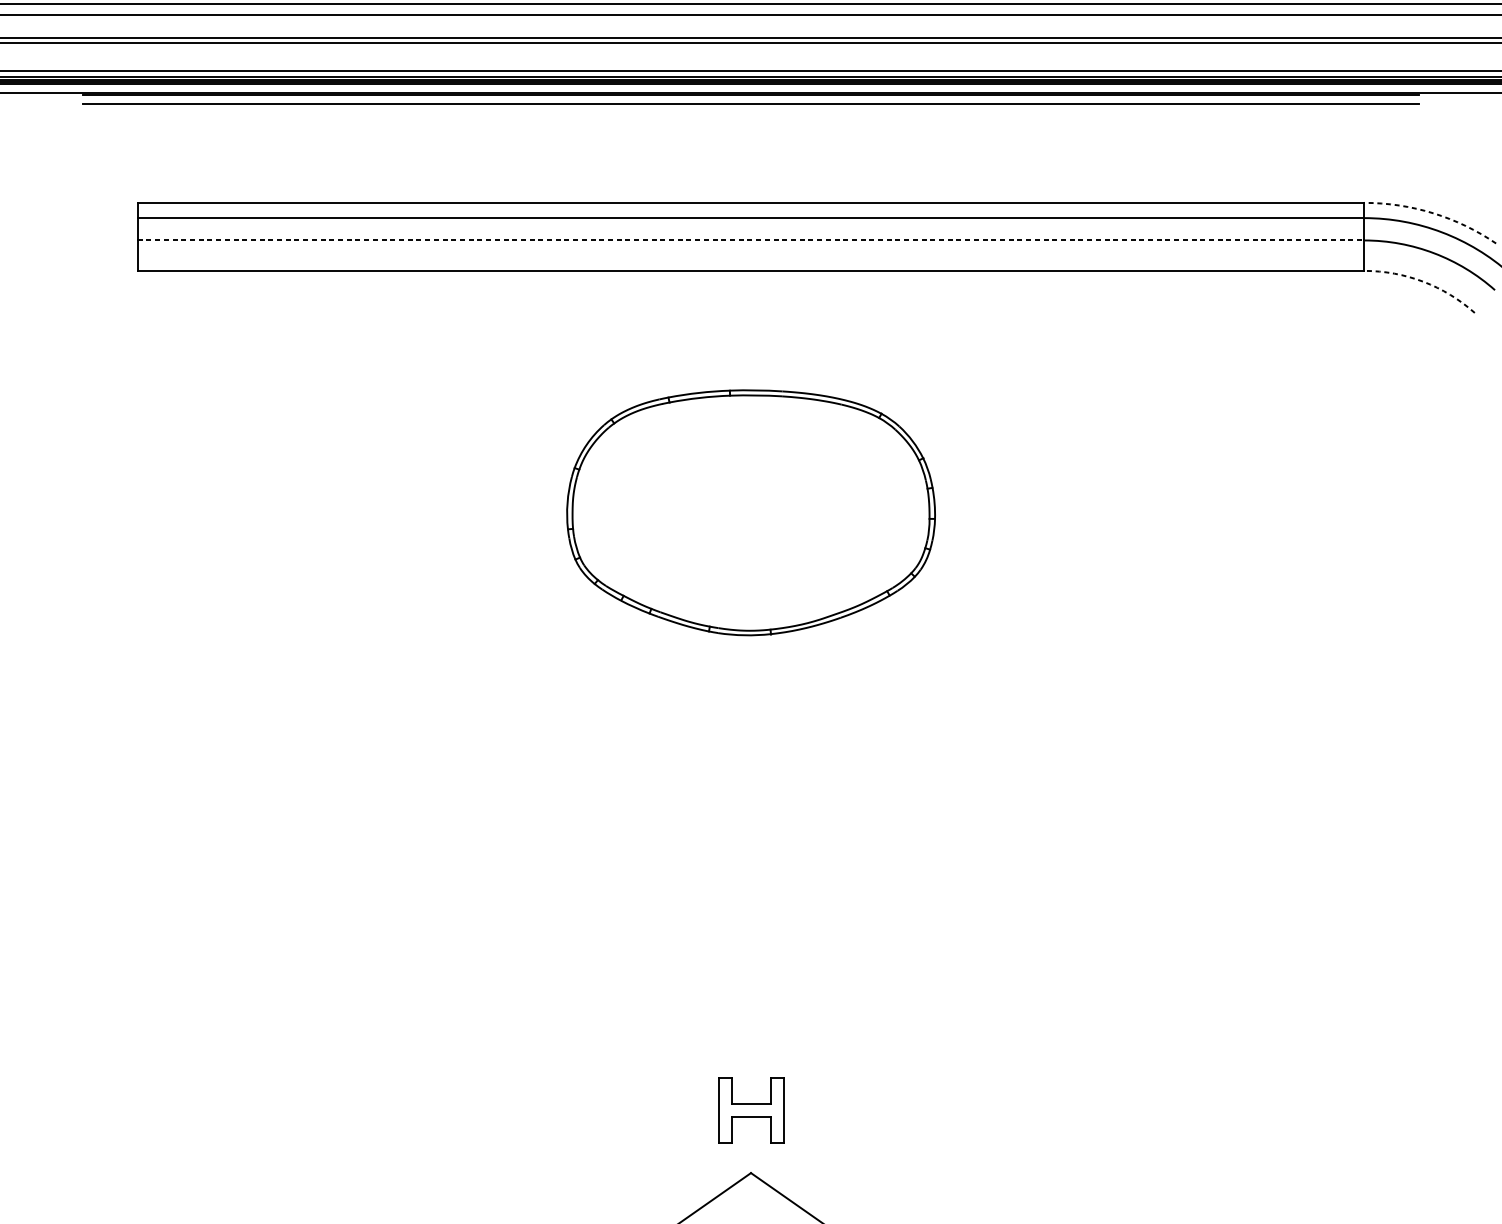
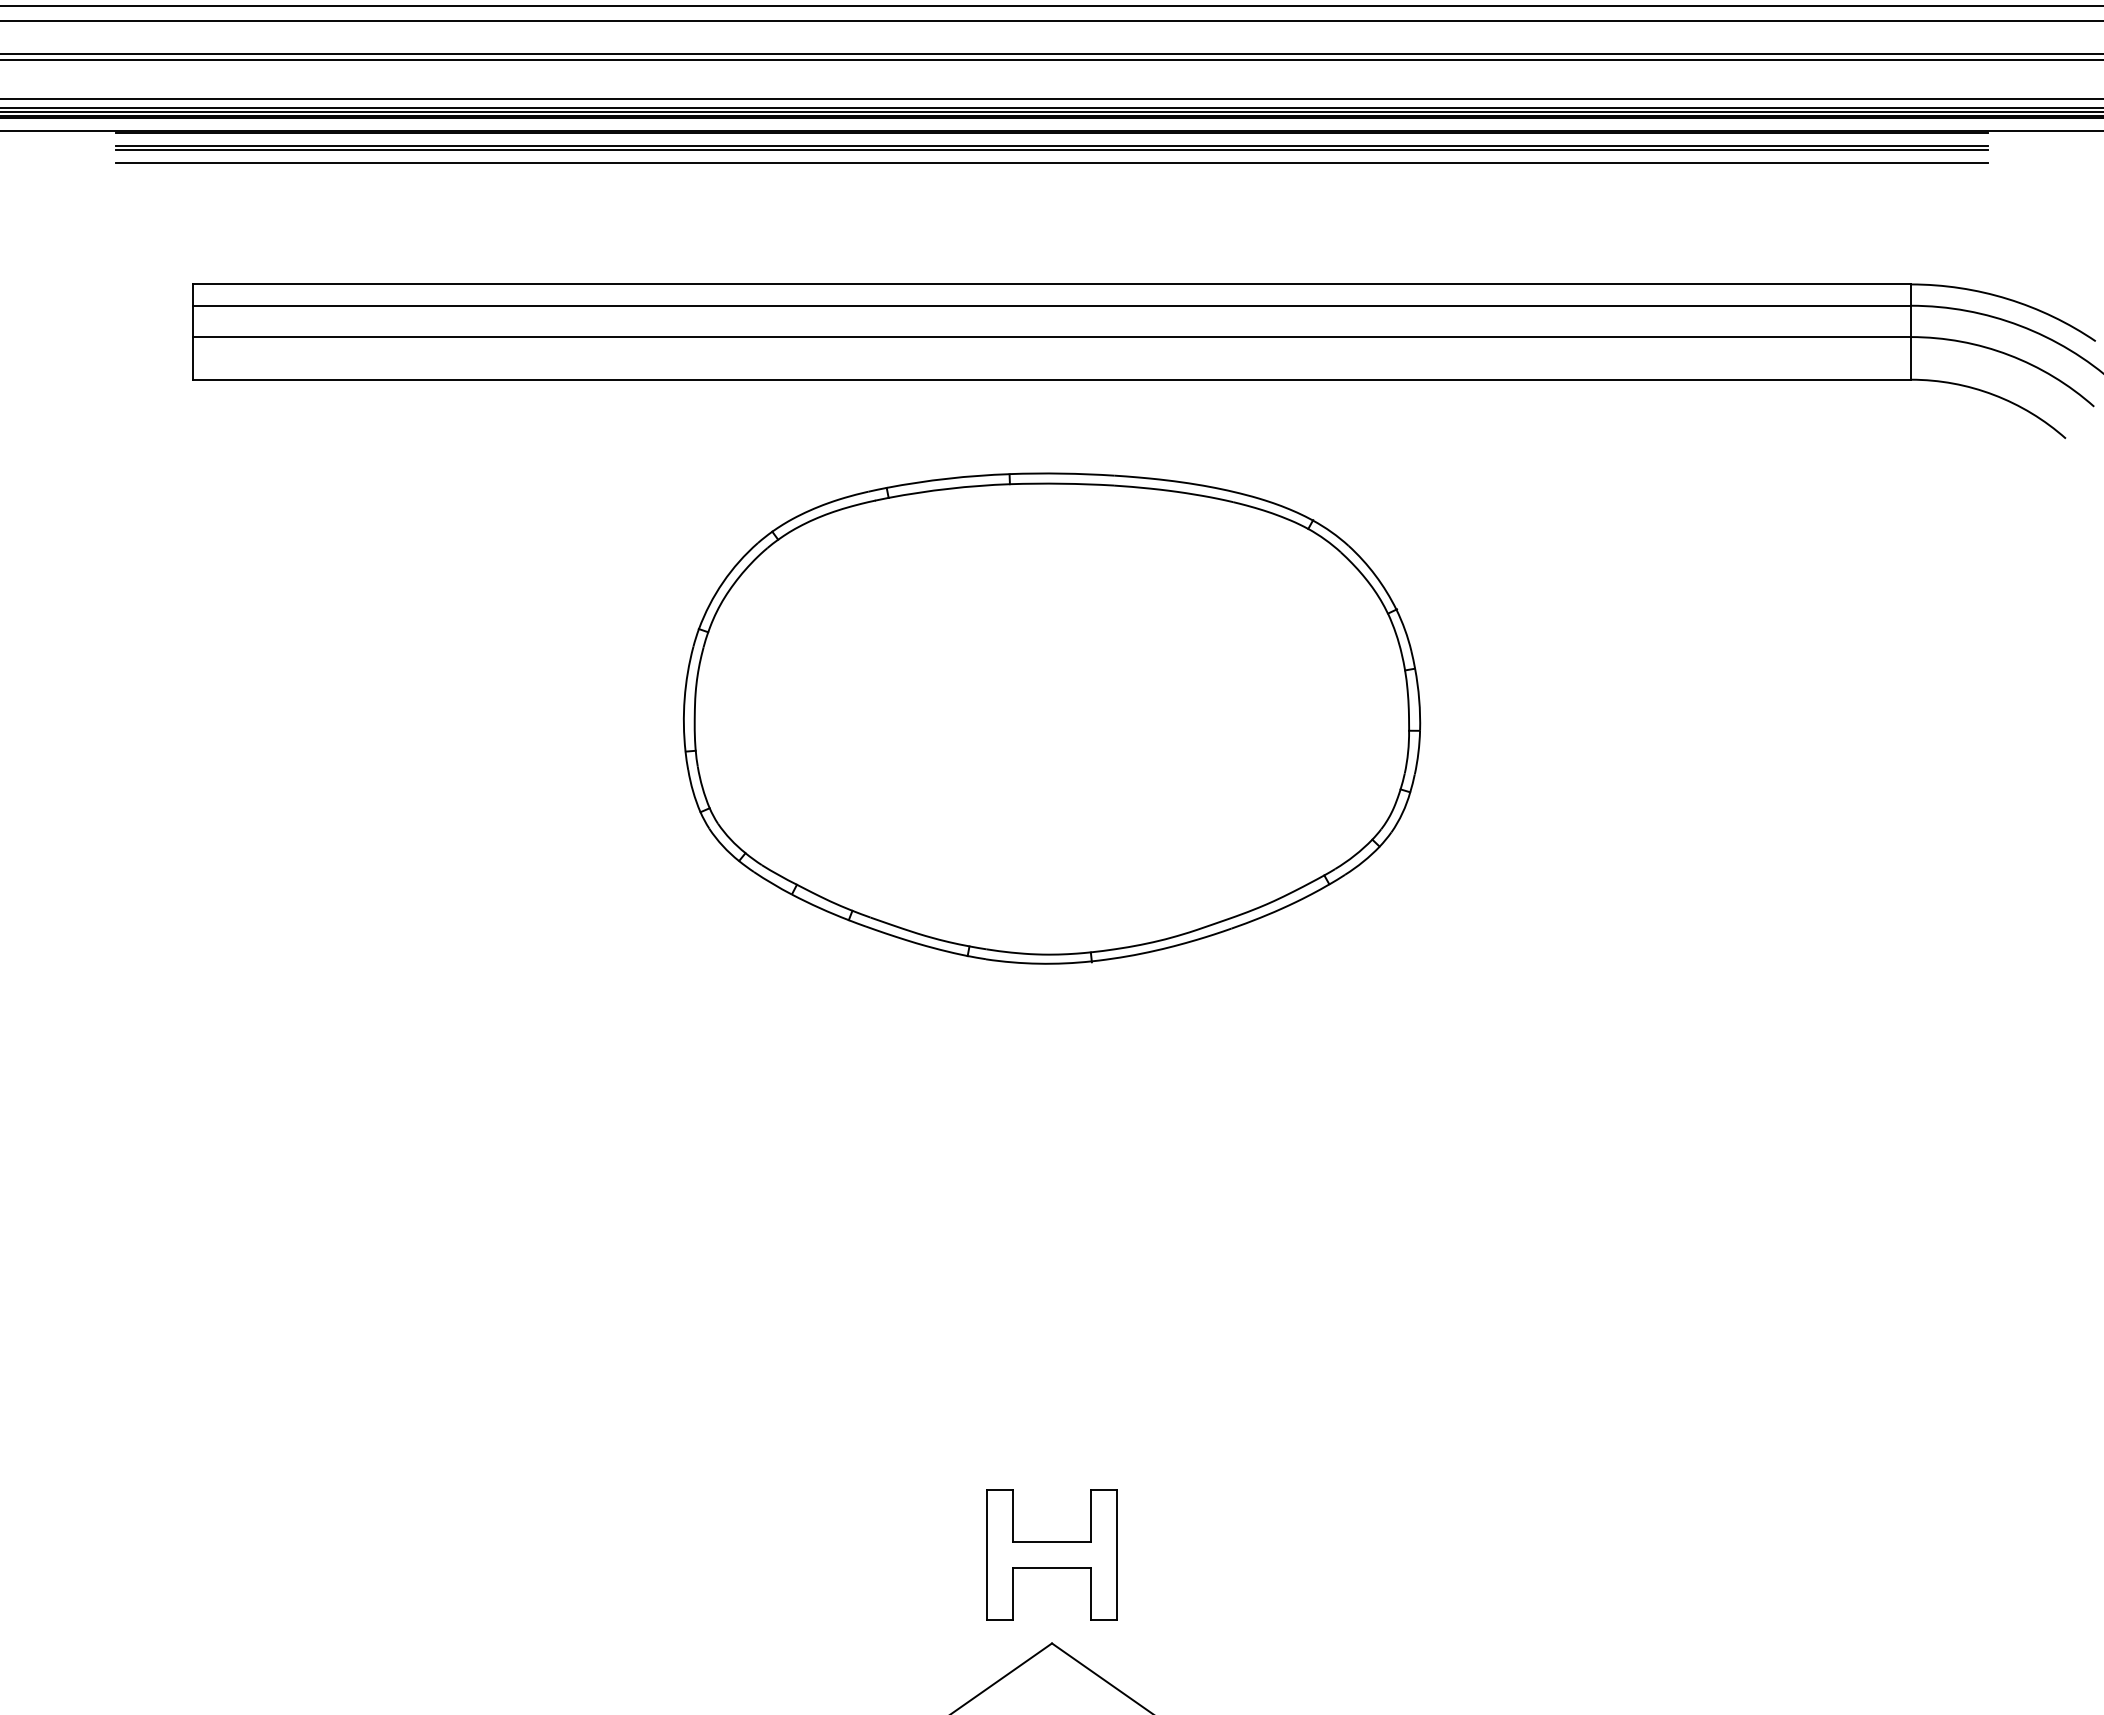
line: (750, 107) -> (1051, 150), added
line: (750, 116) -> (1051, 163), added
arc: (1433, 212) -> (2007, 298), dashed -> solid
line: (751, 240) -> (1052, 337), dashed -> solid
arc: (1423, 281) -> (1993, 394), dashed -> solid
part: (751, 512) -> (1052, 718), size x1.43
part: (750, 1109) -> (1051, 1554), size x1.43

